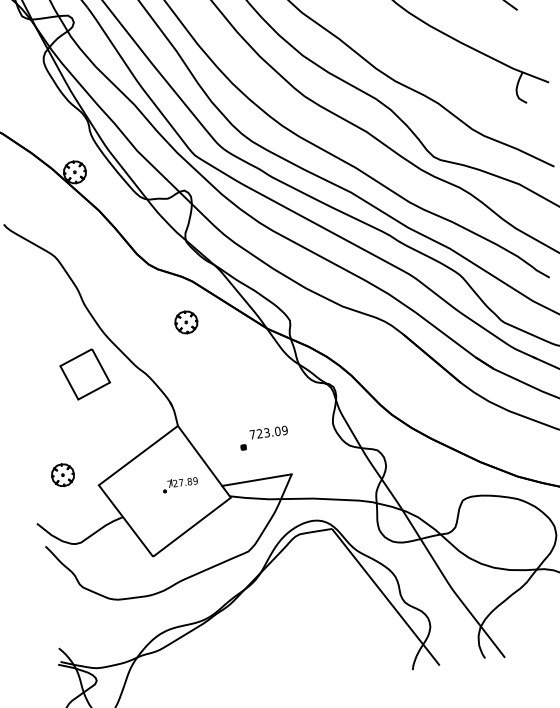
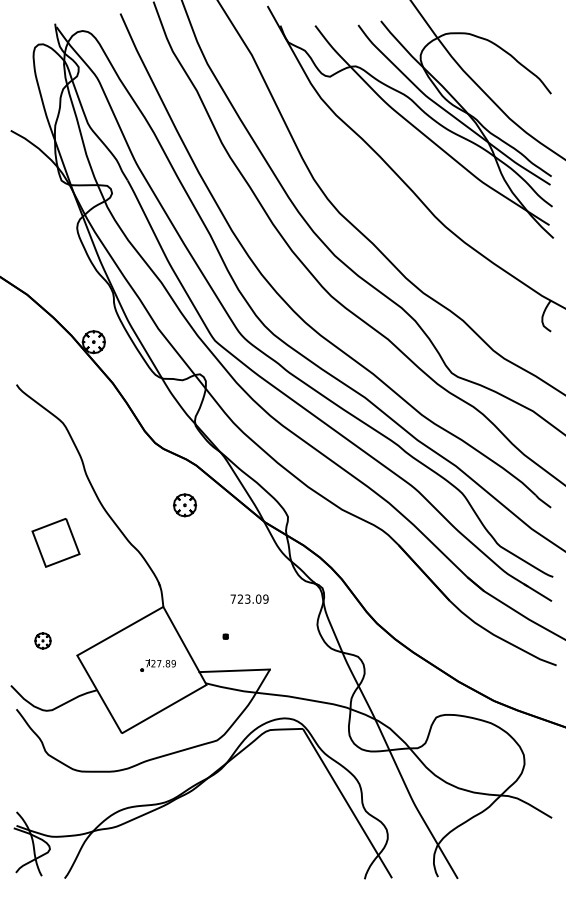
part: (84, 374) -> (55, 542), moved
text: (268, 431) -> (249, 598), moved
part: (62, 474) -> (42, 640), size x0.7

